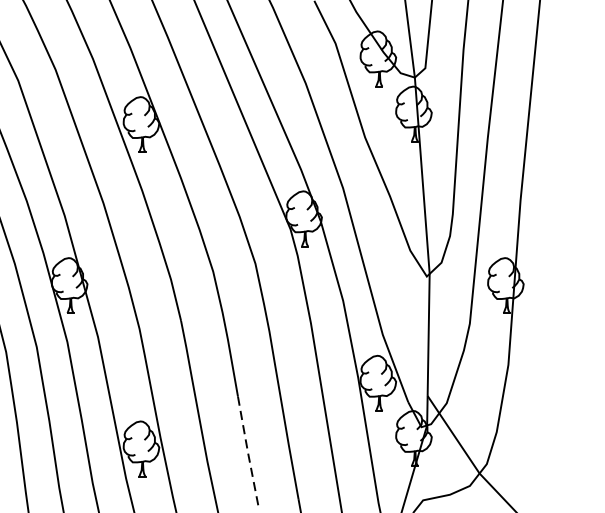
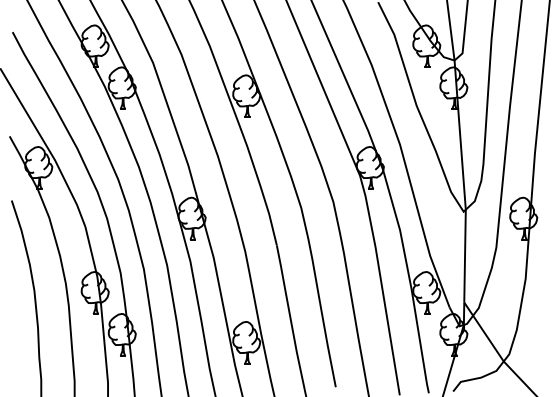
line: (247, 452) -> (327, 345), dashed -> solid

